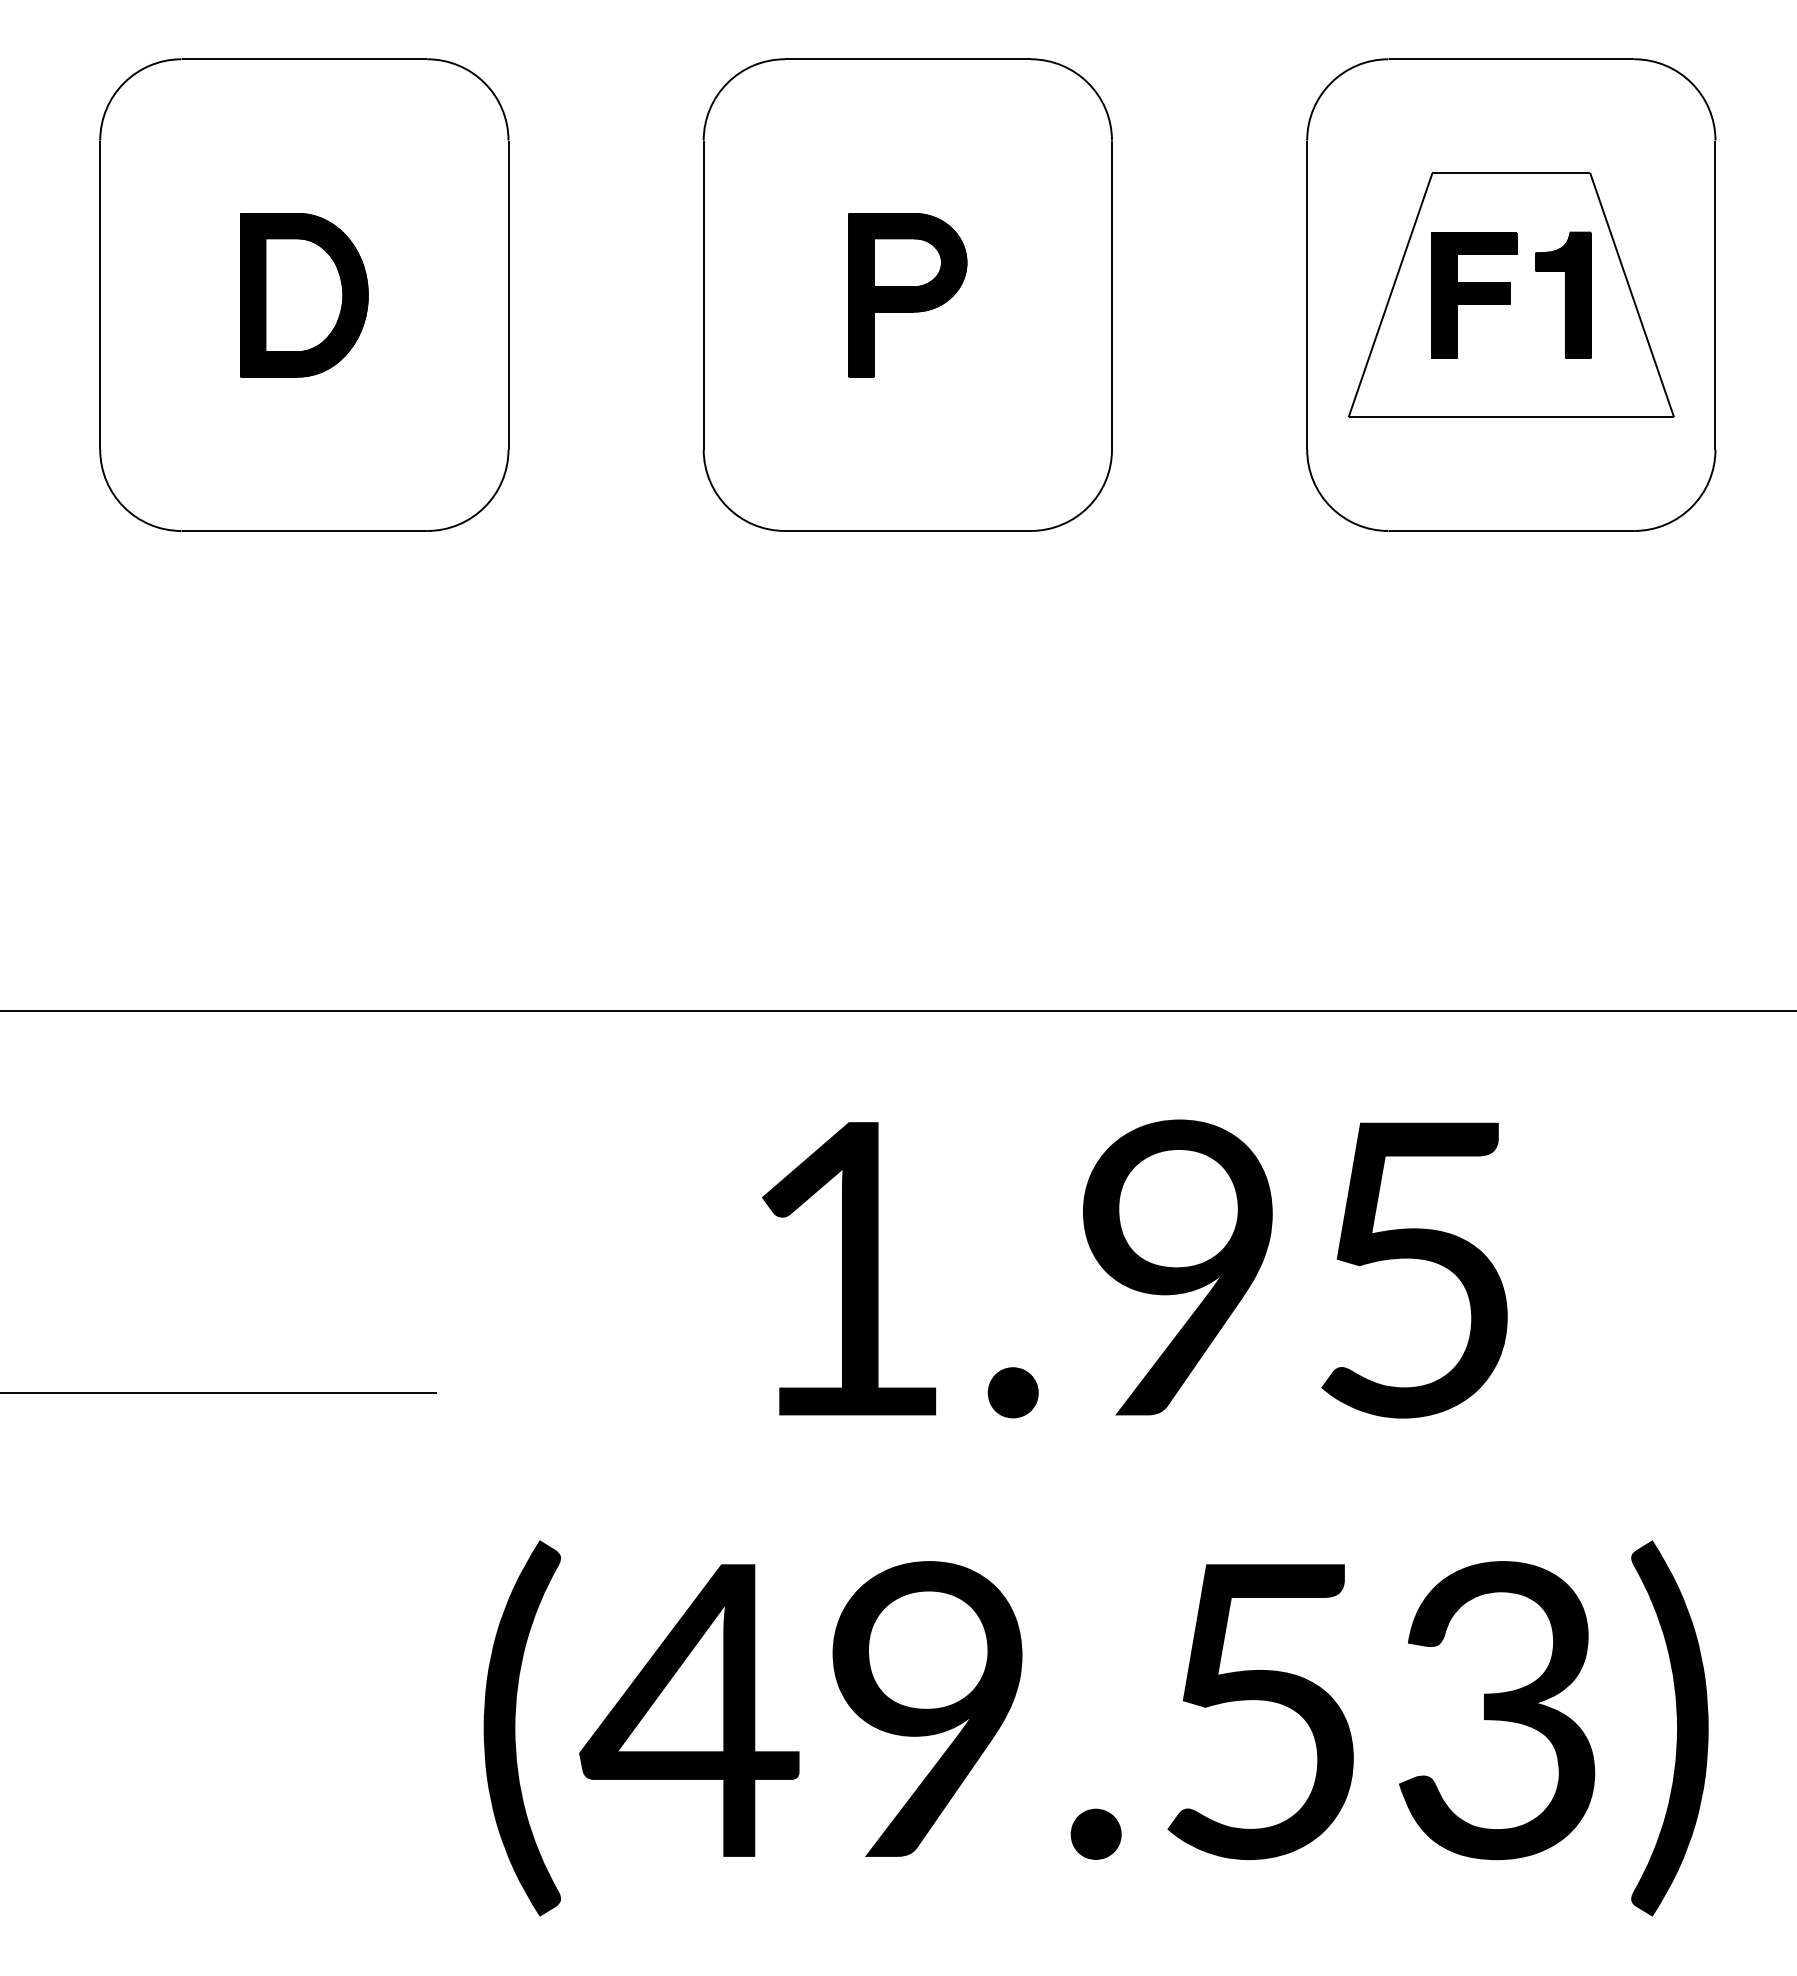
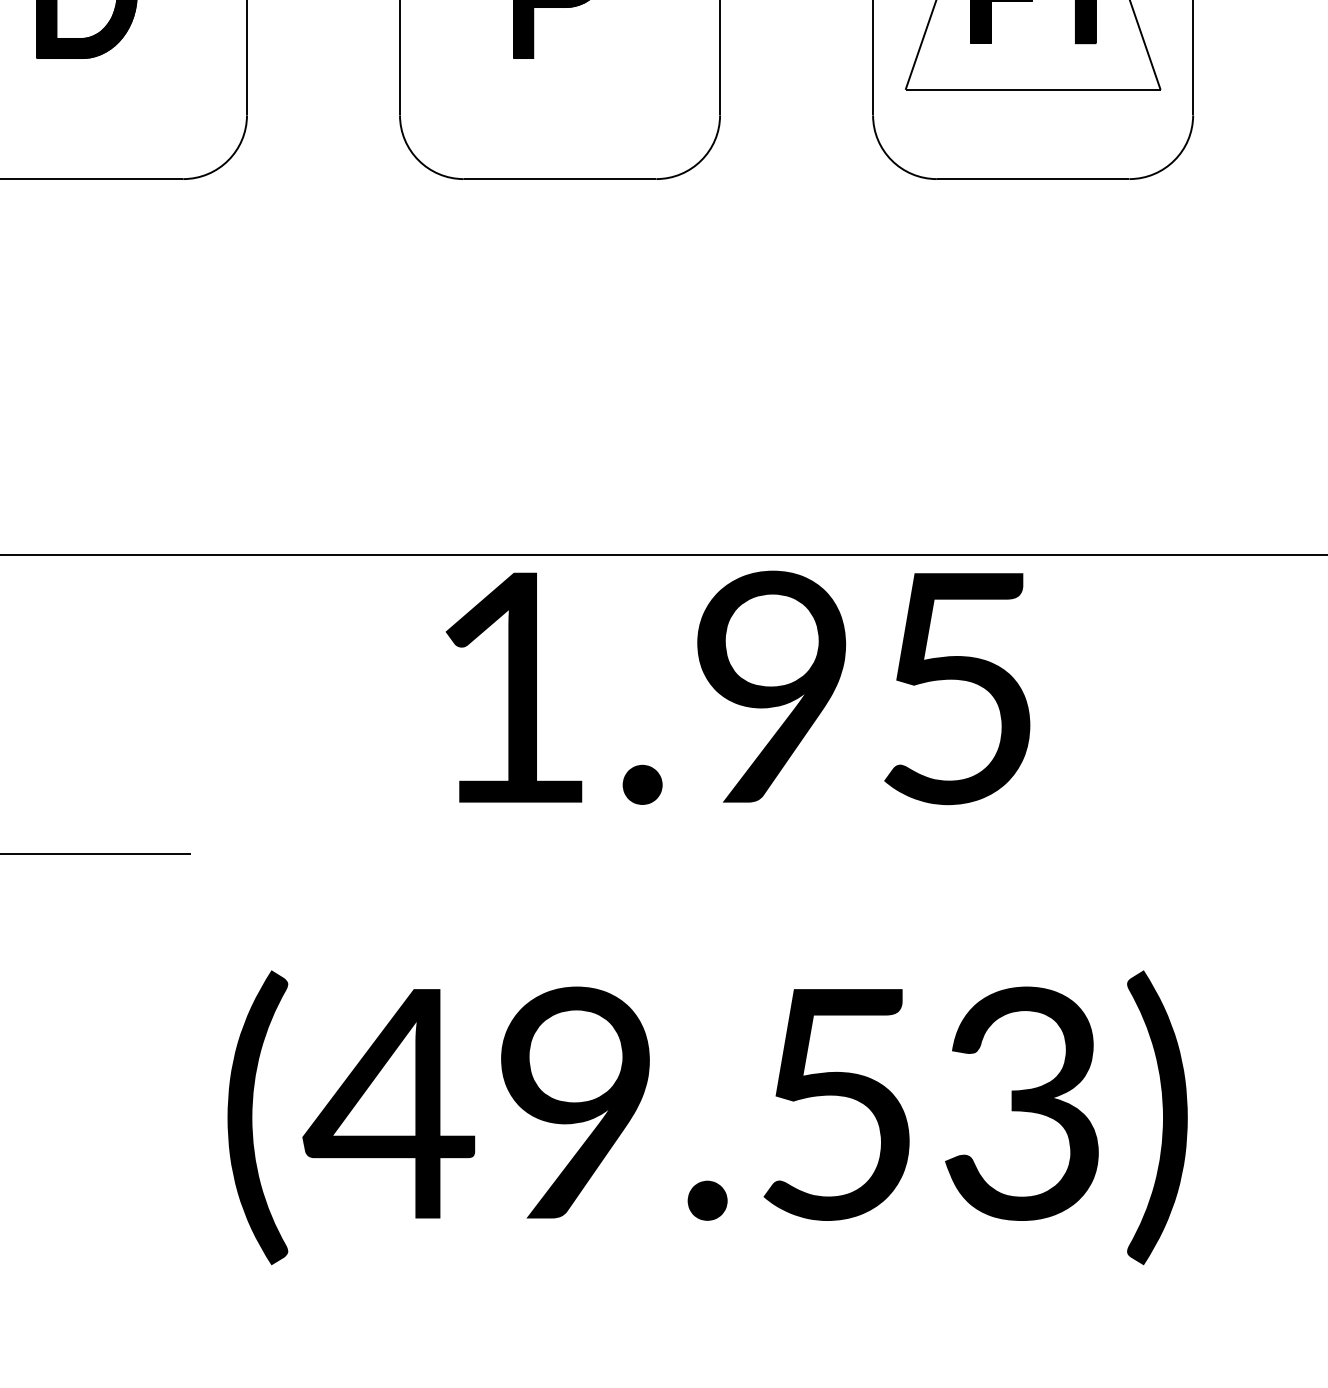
text: (1134, 1268) -> (737, 687), moved

